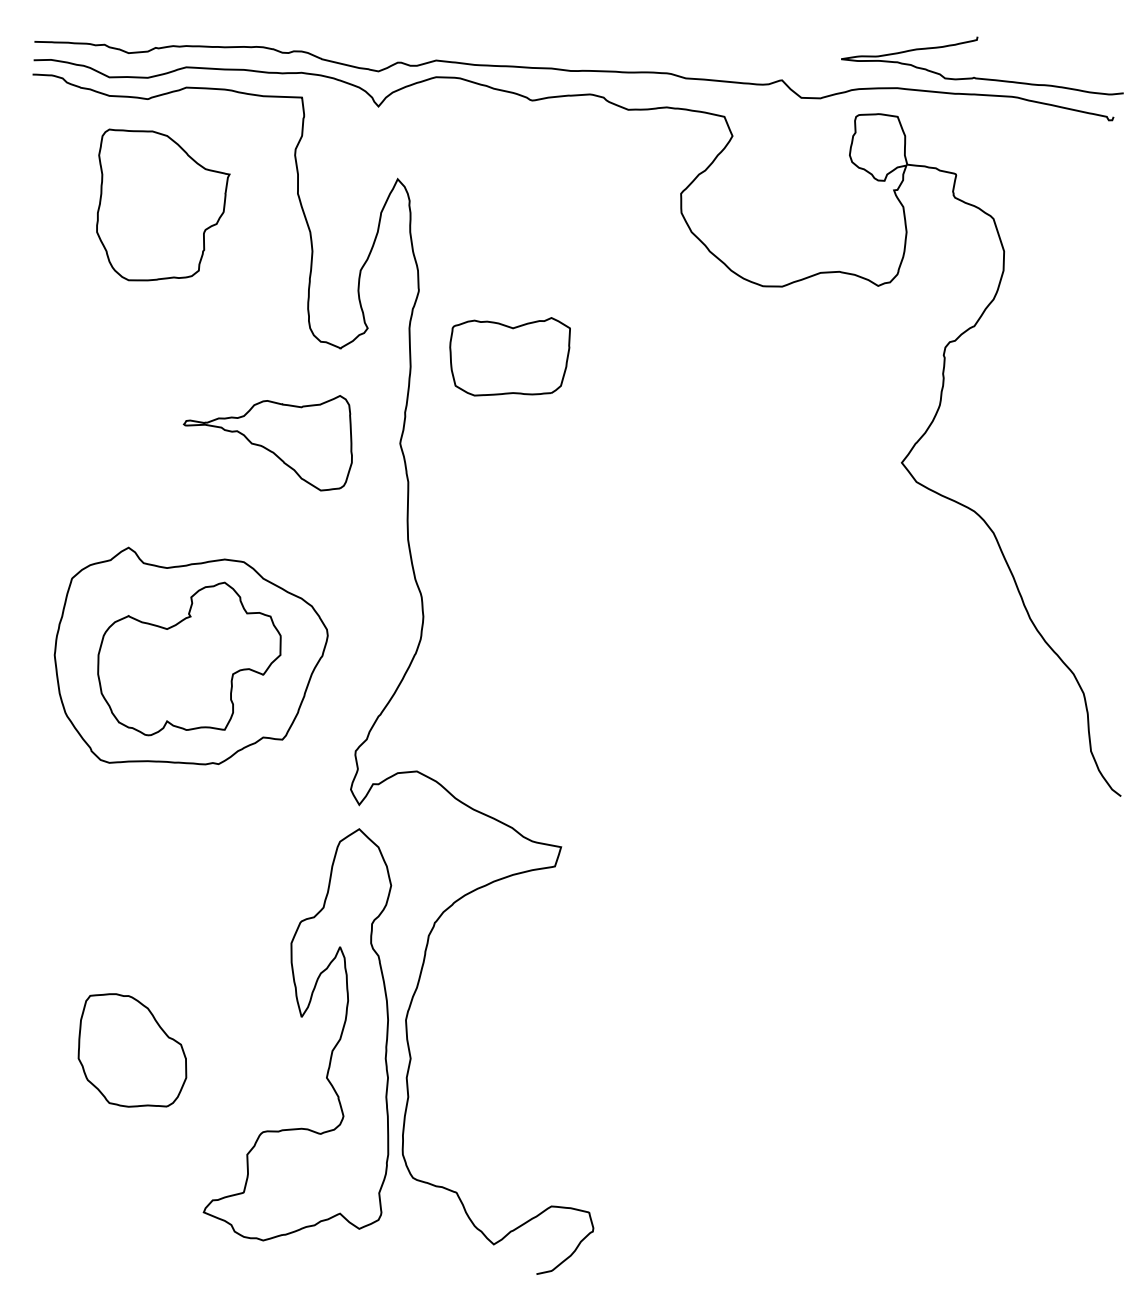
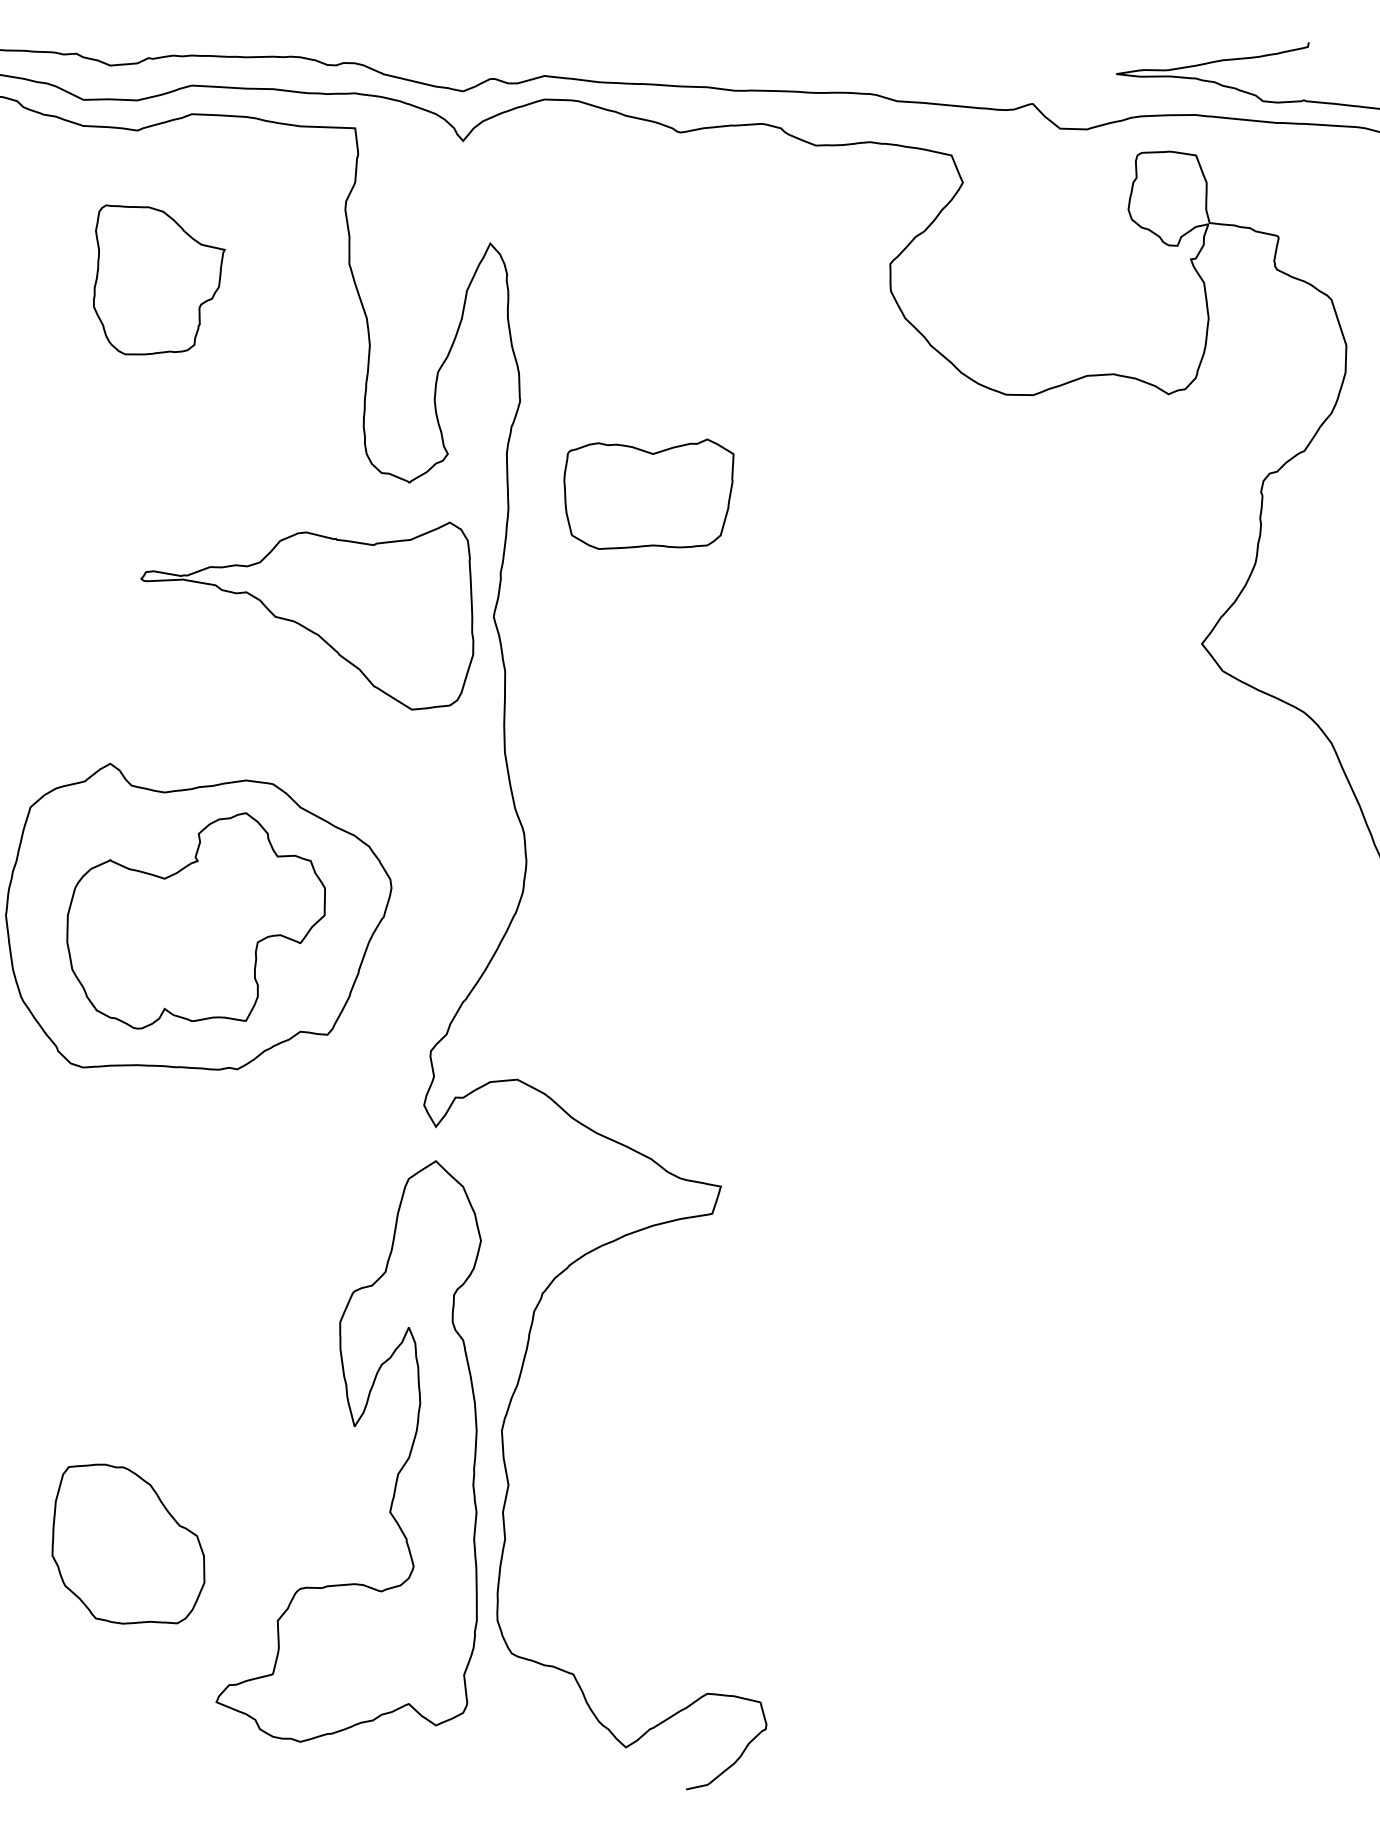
part: (163, 204) -> (159, 279), size x0.7
part: (267, 443) -> (306, 616), size x1.4
part: (132, 1050) -> (128, 1544), moved

